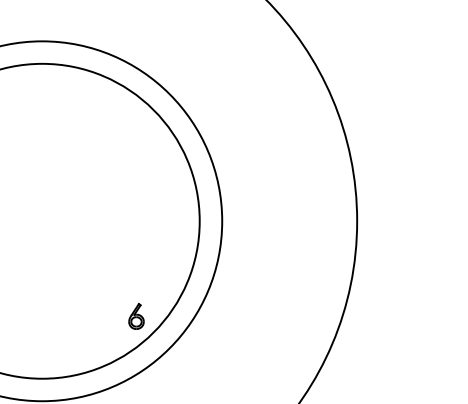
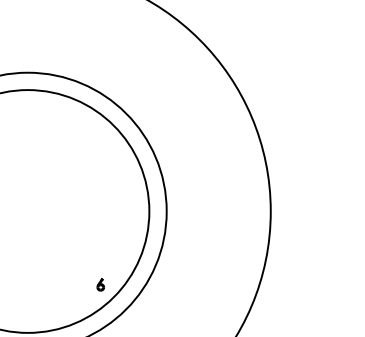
part: (136, 315) -> (100, 284), size x0.6

